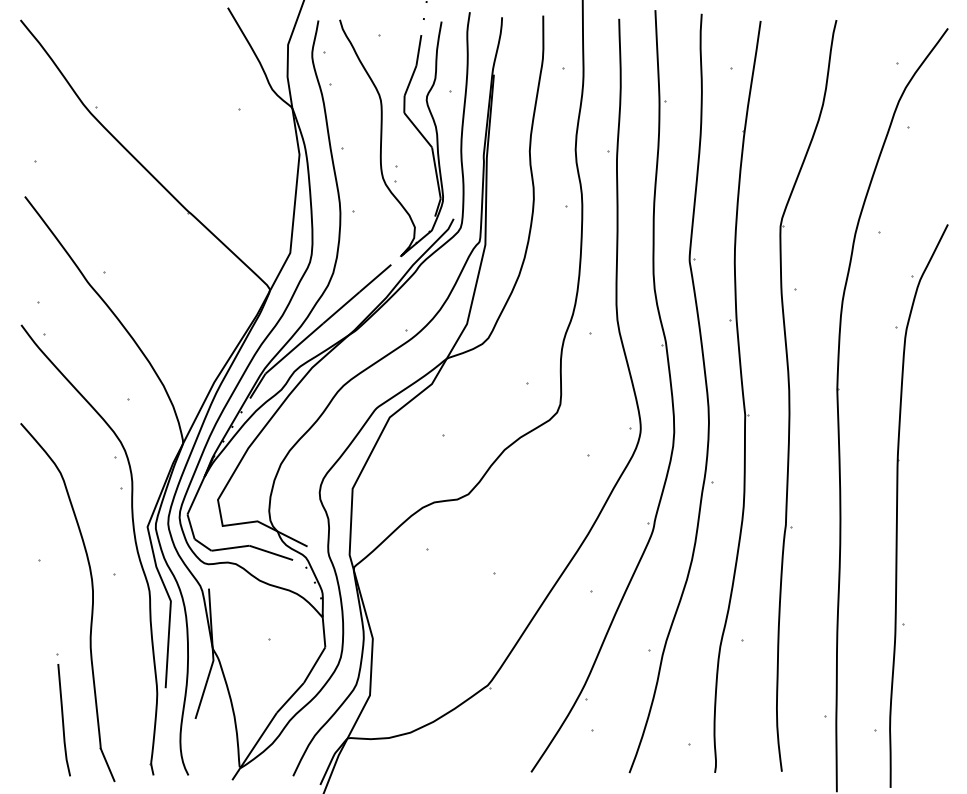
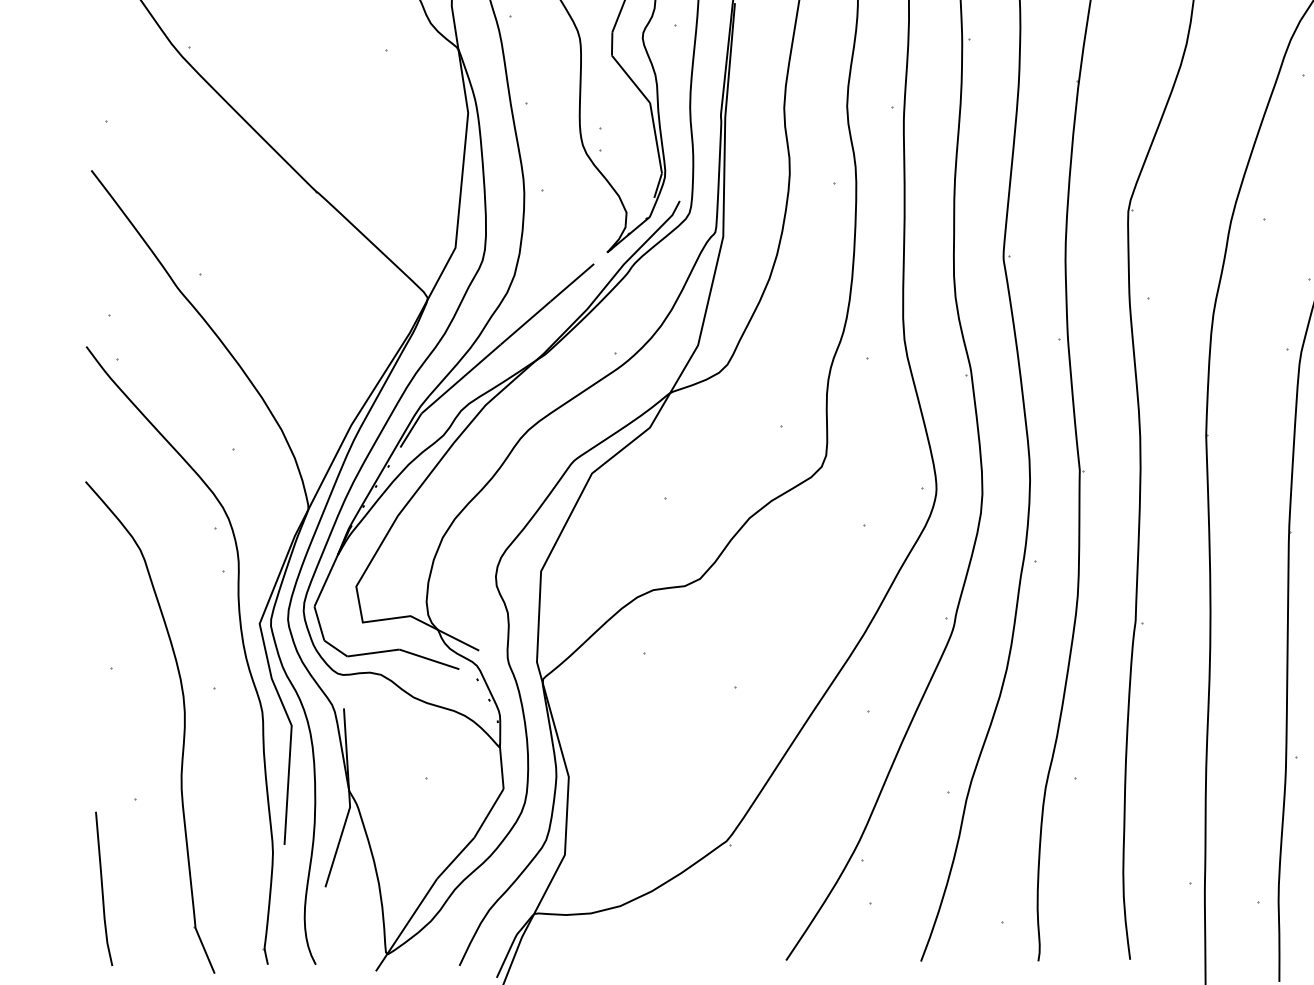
curve: (63, 720) -> (103, 889), moved

